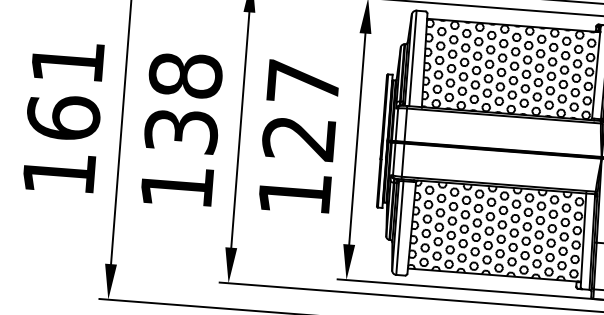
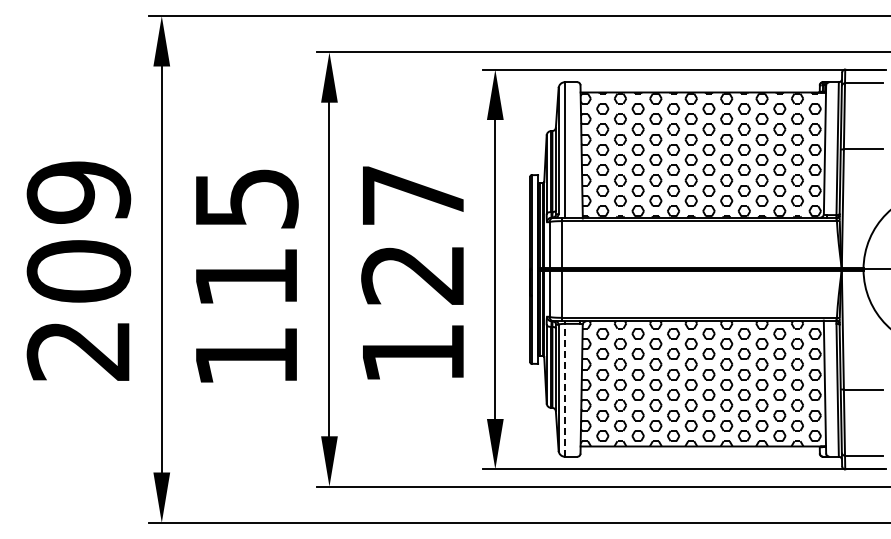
text: (183, 102) -> (246, 237), 138 -> 115
text: (63, 117) -> (78, 270), 161 -> 209
line: (399, 227) -> (564, 389), solid -> dashed

